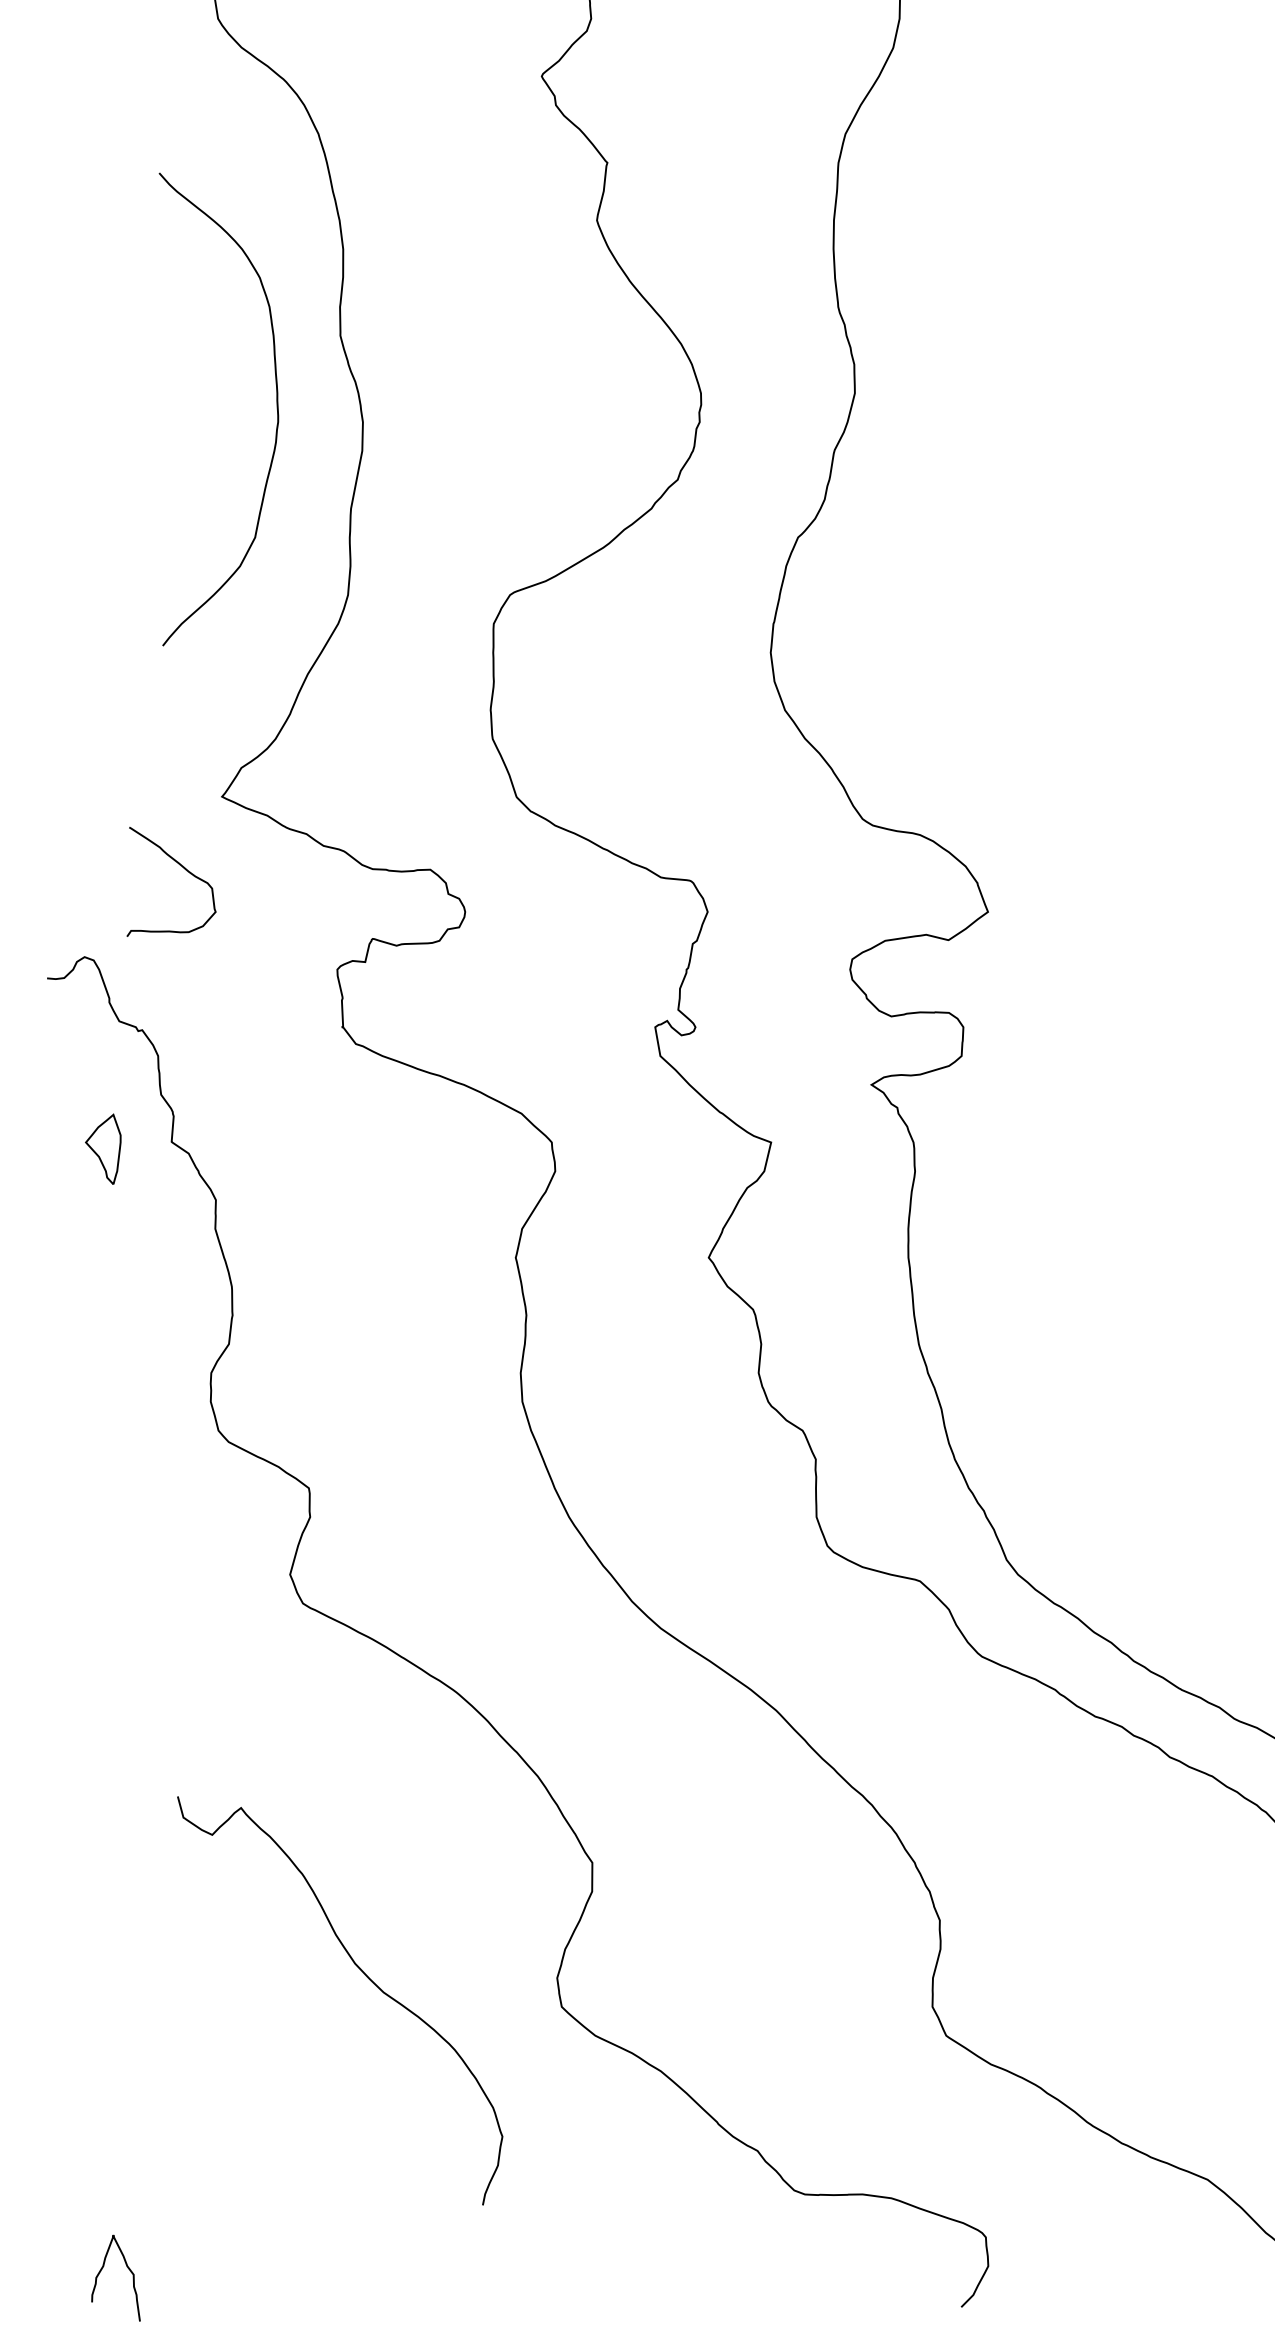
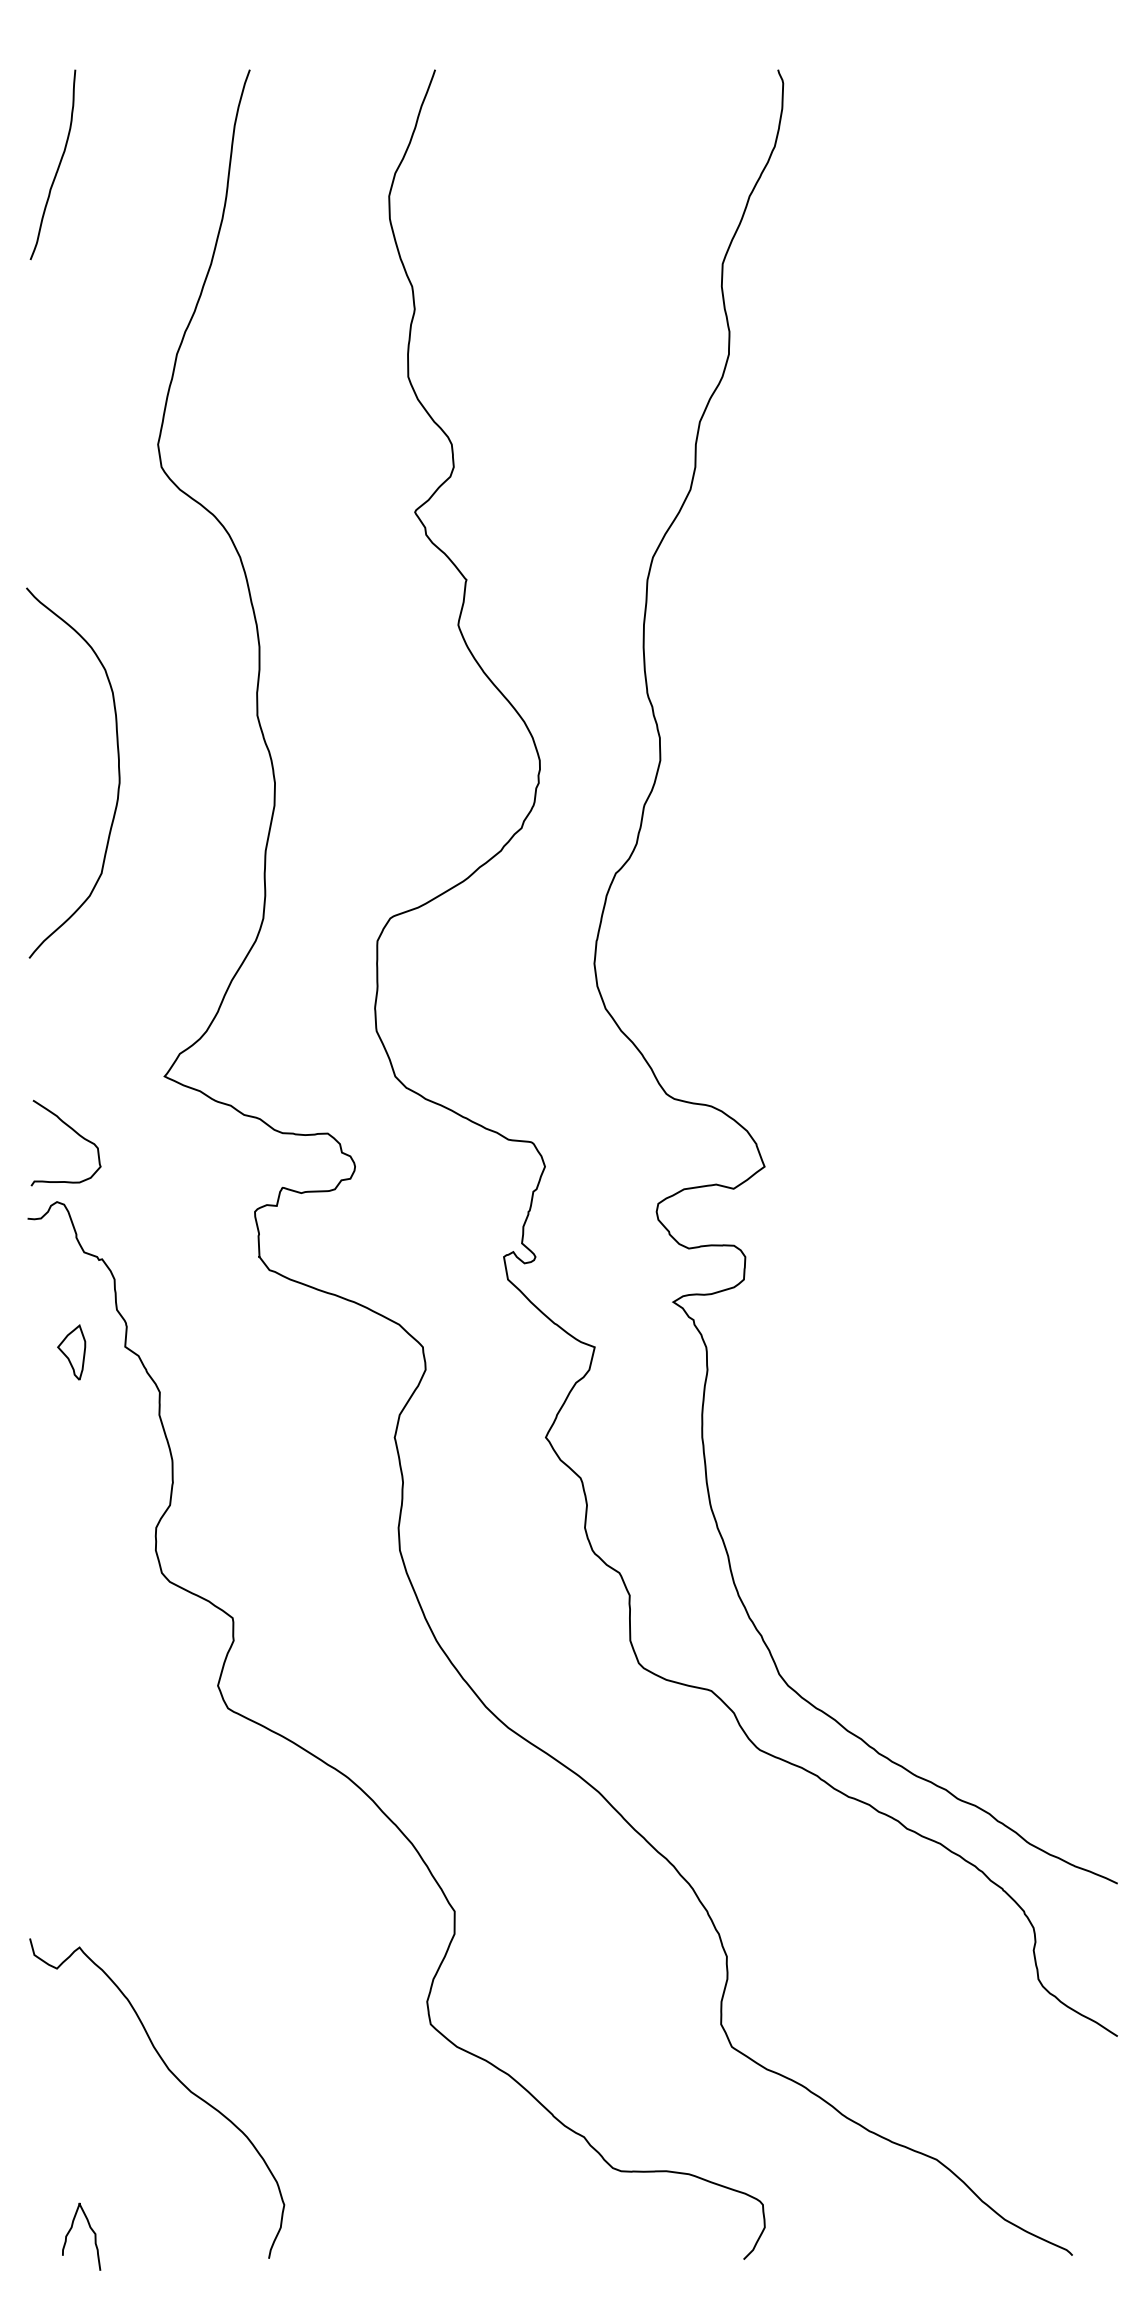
curve: (276, 408) -> (118, 772), moved
curve: (182, 868) -> (74, 1132), moved
curve: (368, 1980) -> (179, 2082), moved

